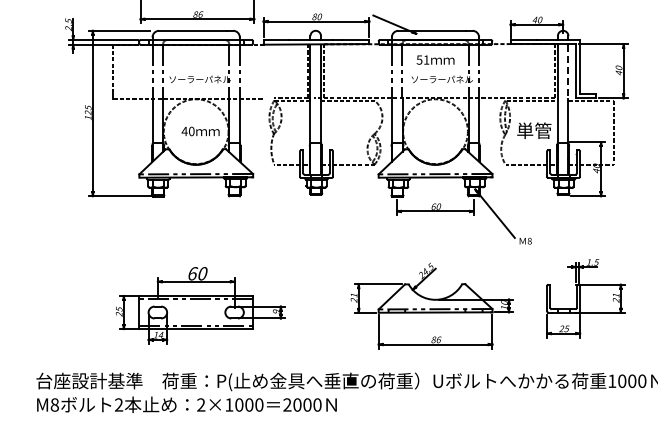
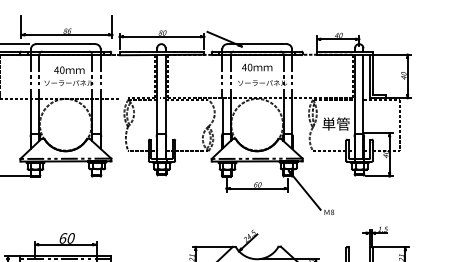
text: (422, 59) -> (246, 67), 51 -> 40
line: (568, 72) -> (363, 77), dashed -> solid
text: (200, 131) -> (69, 70), moved

